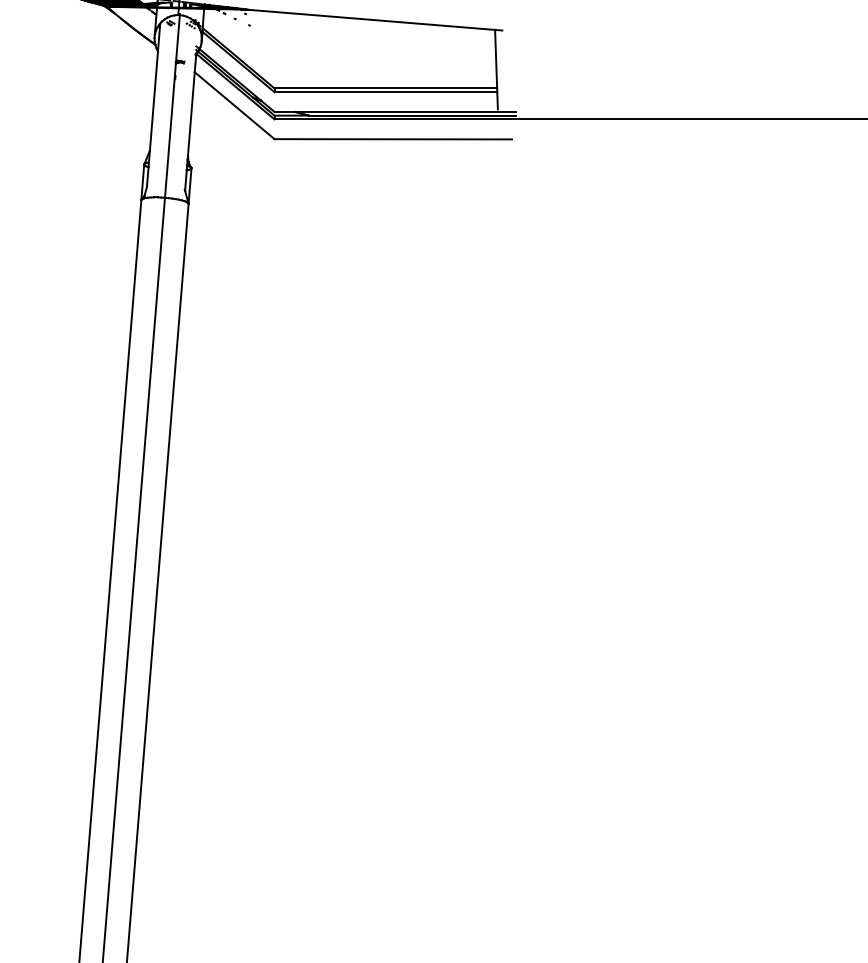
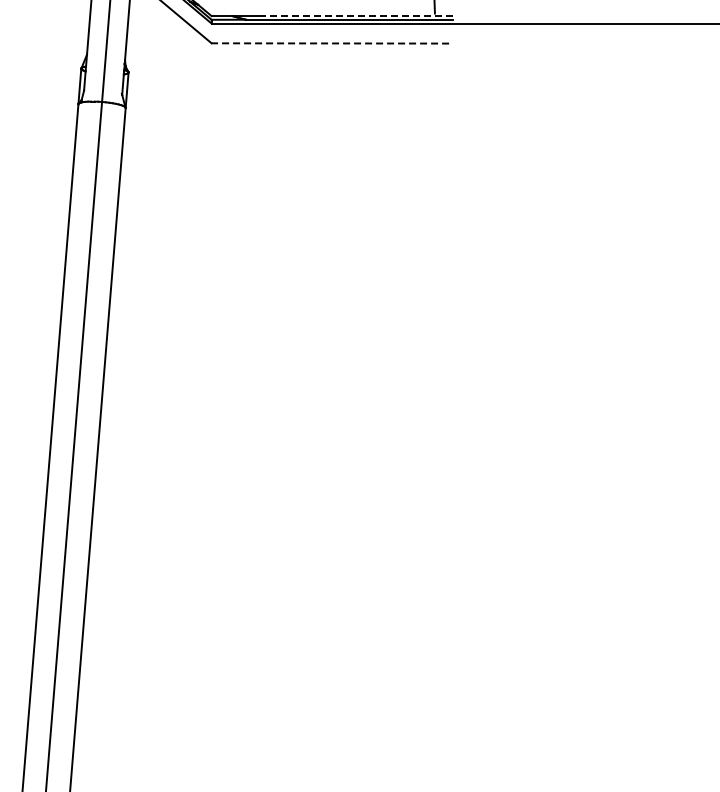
line: (420, 111) -> (357, 15), solid -> dashed
line: (393, 139) -> (330, 43), solid -> dashed

